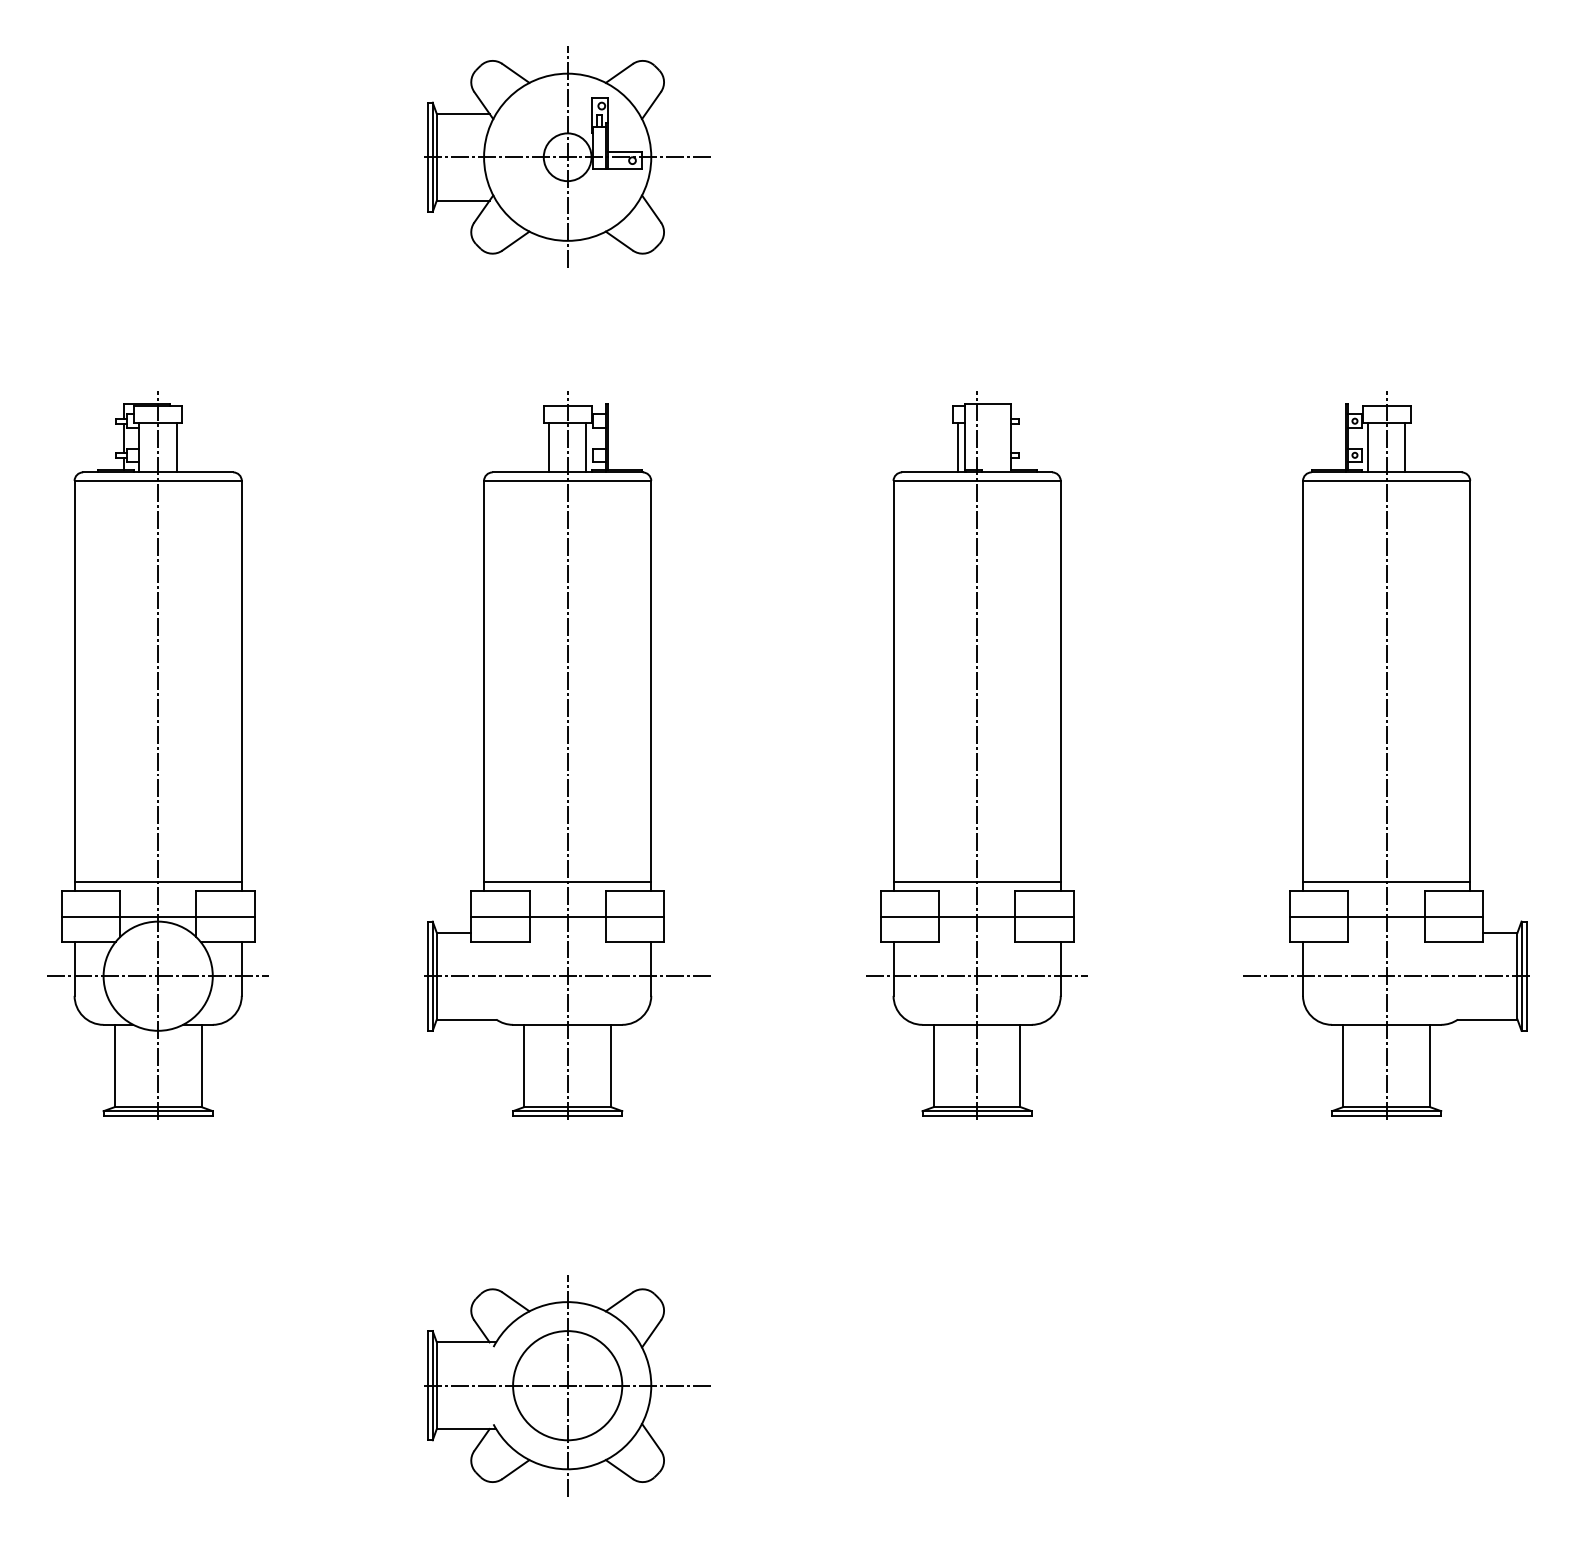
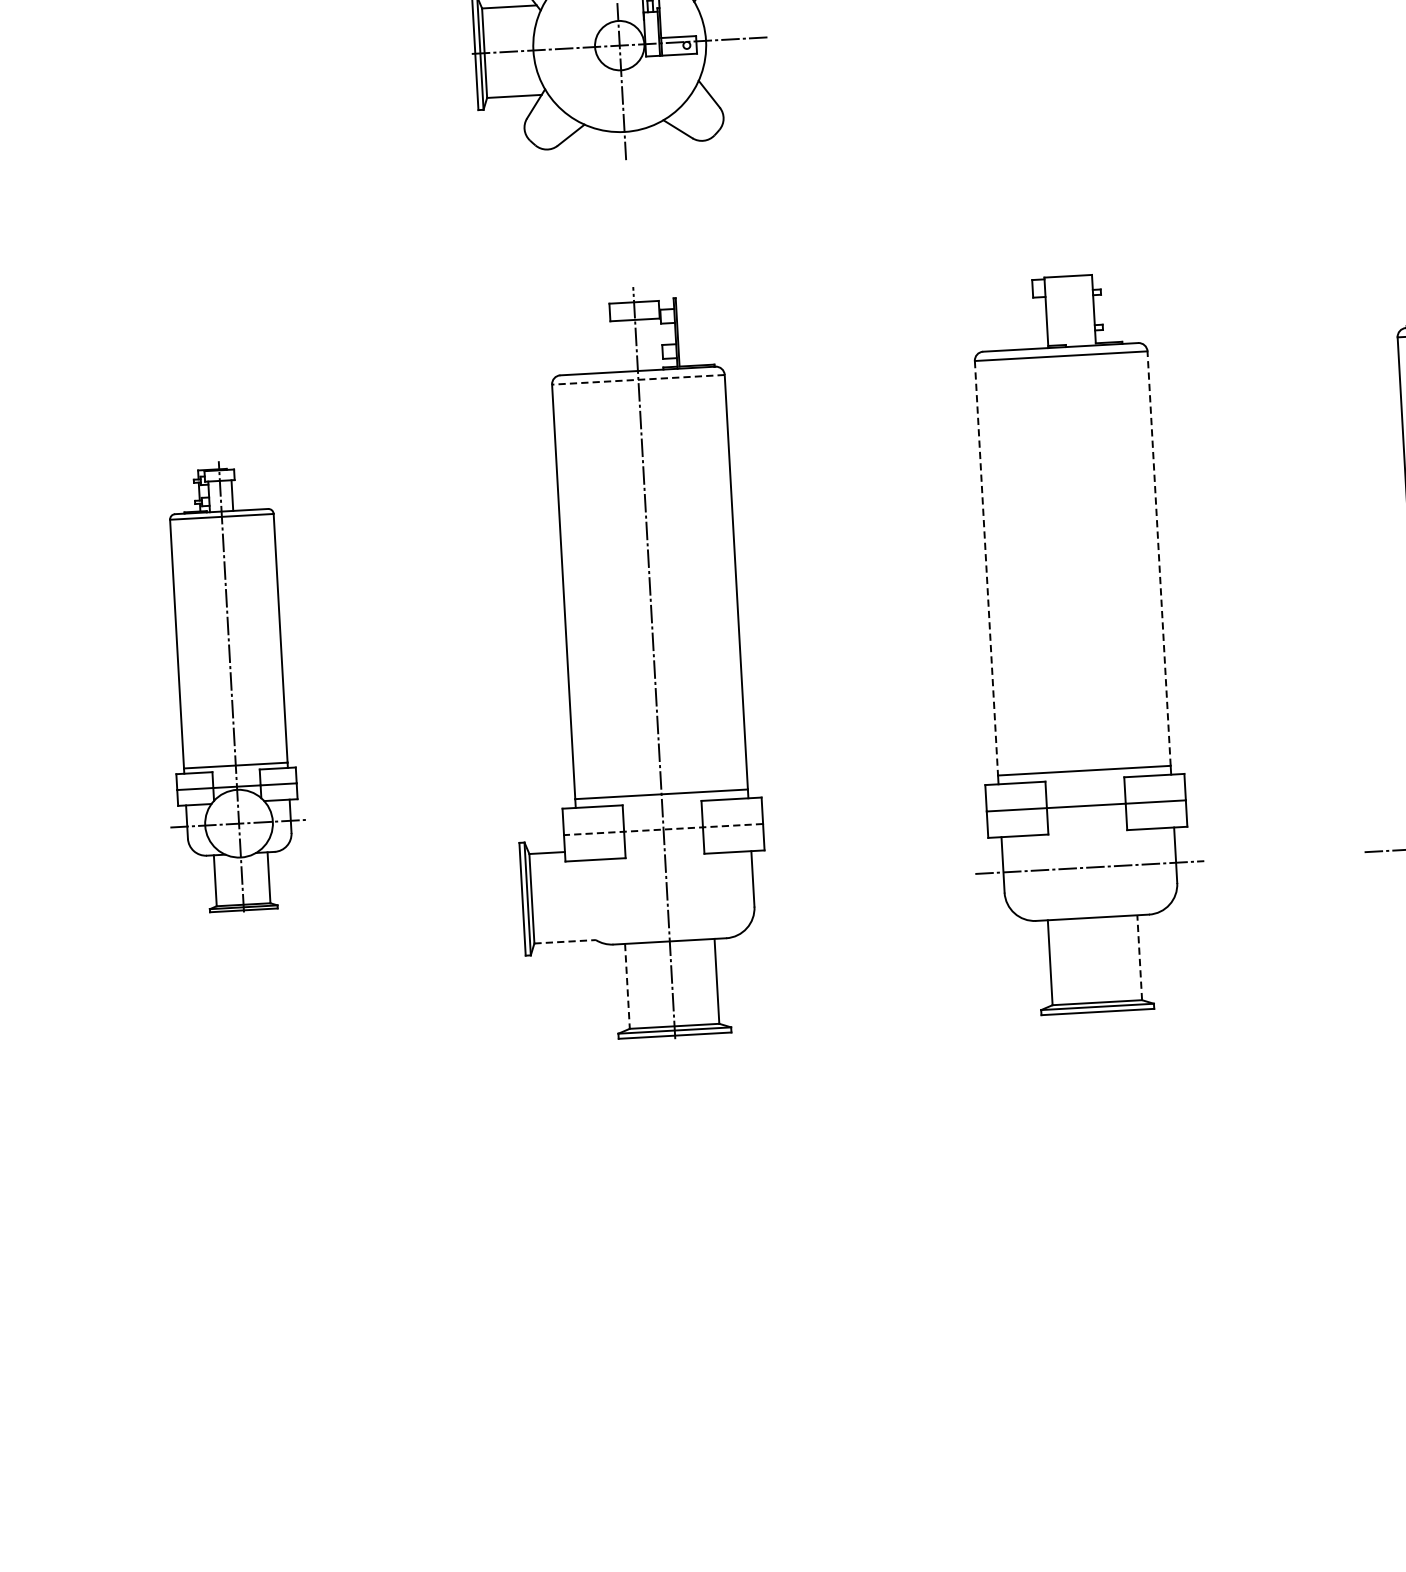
line: (548, 447) -> (616, 346), removed
line: (586, 447) -> (655, 344), removed
line: (958, 447) -> (1040, 322), removed
line: (567, 480) -> (638, 379), solid -> dashed
line: (893, 681) -> (986, 568), solid -> dashed
line: (1060, 681) -> (1158, 558), solid -> dashed
part: (157, 755) -> (230, 686), size x0.6
line: (977, 755) -> (1077, 639), removed
line: (567, 916) -> (663, 829), solid -> dashed
line: (567, 976) -> (666, 891), removed
line: (466, 1019) -> (565, 941), solid -> dashed
line: (1020, 1065) -> (1139, 957), solid -> dashed
line: (524, 1066) -> (627, 986), solid -> dashed
part: (567, 1385) -> (690, 1313), removed

